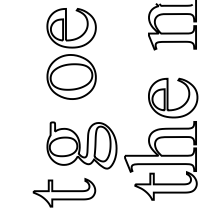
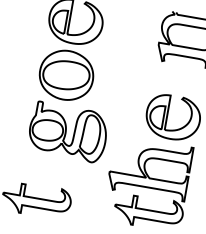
part: (81, 145) -> (67, 132), moved

